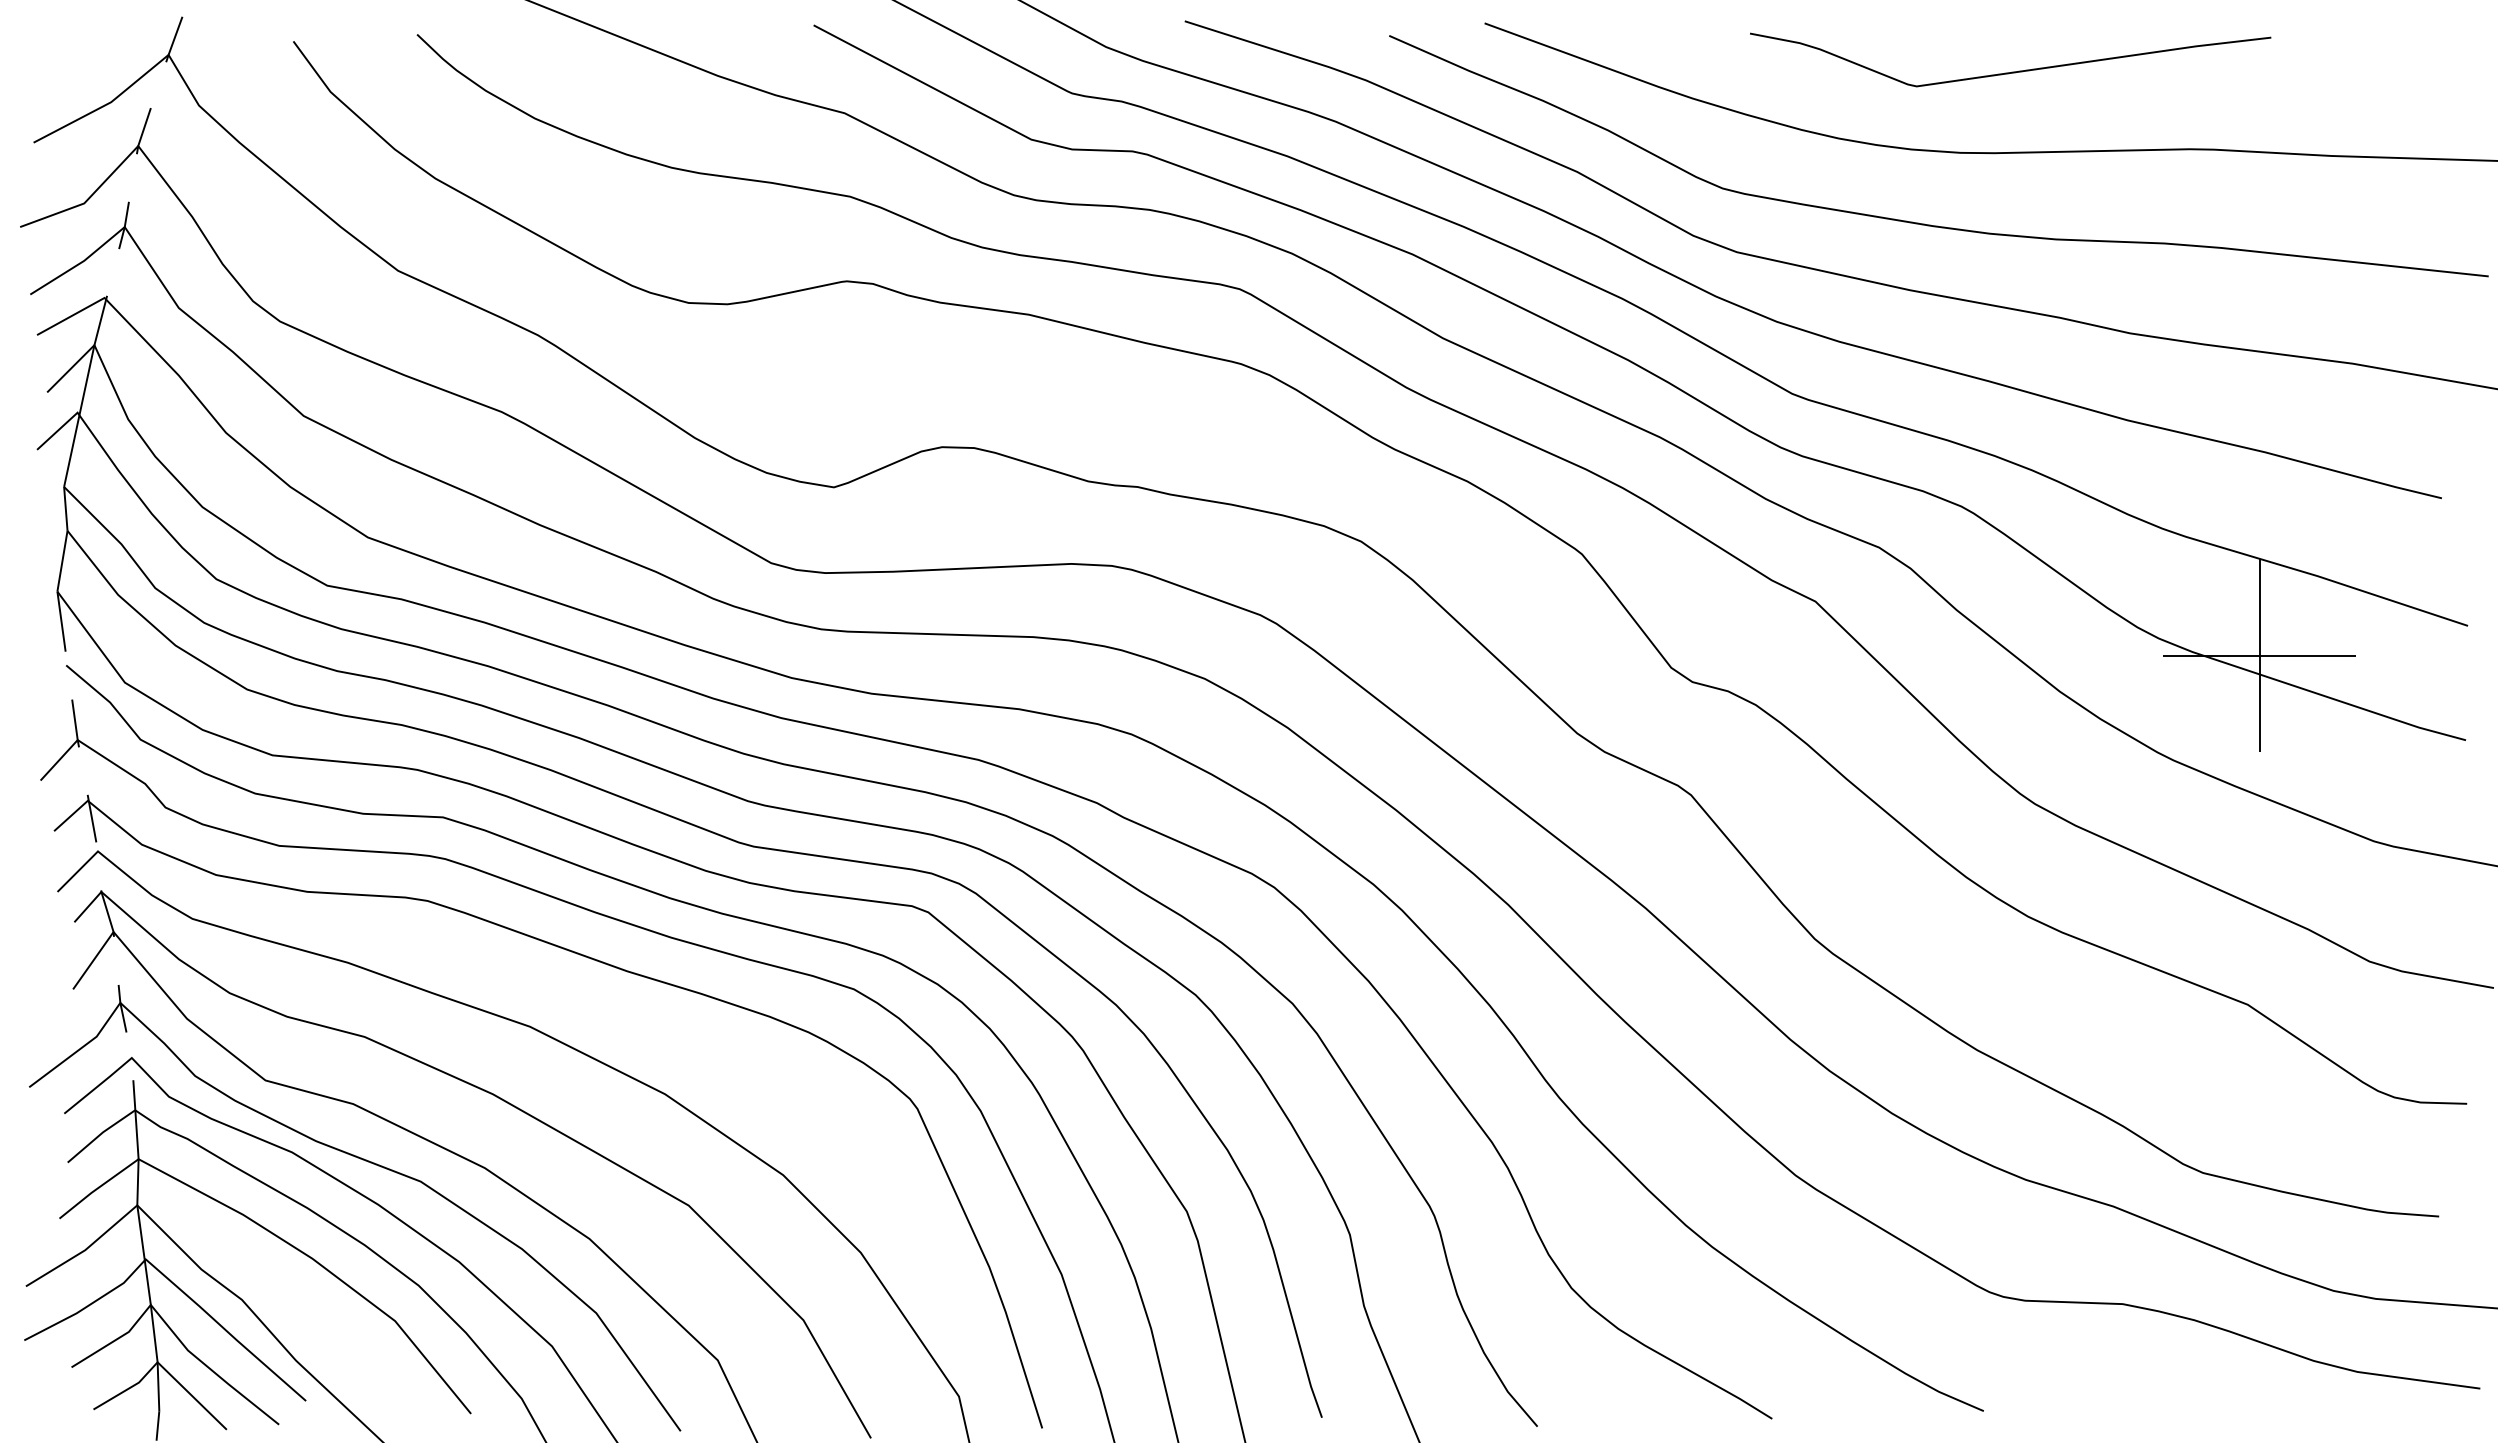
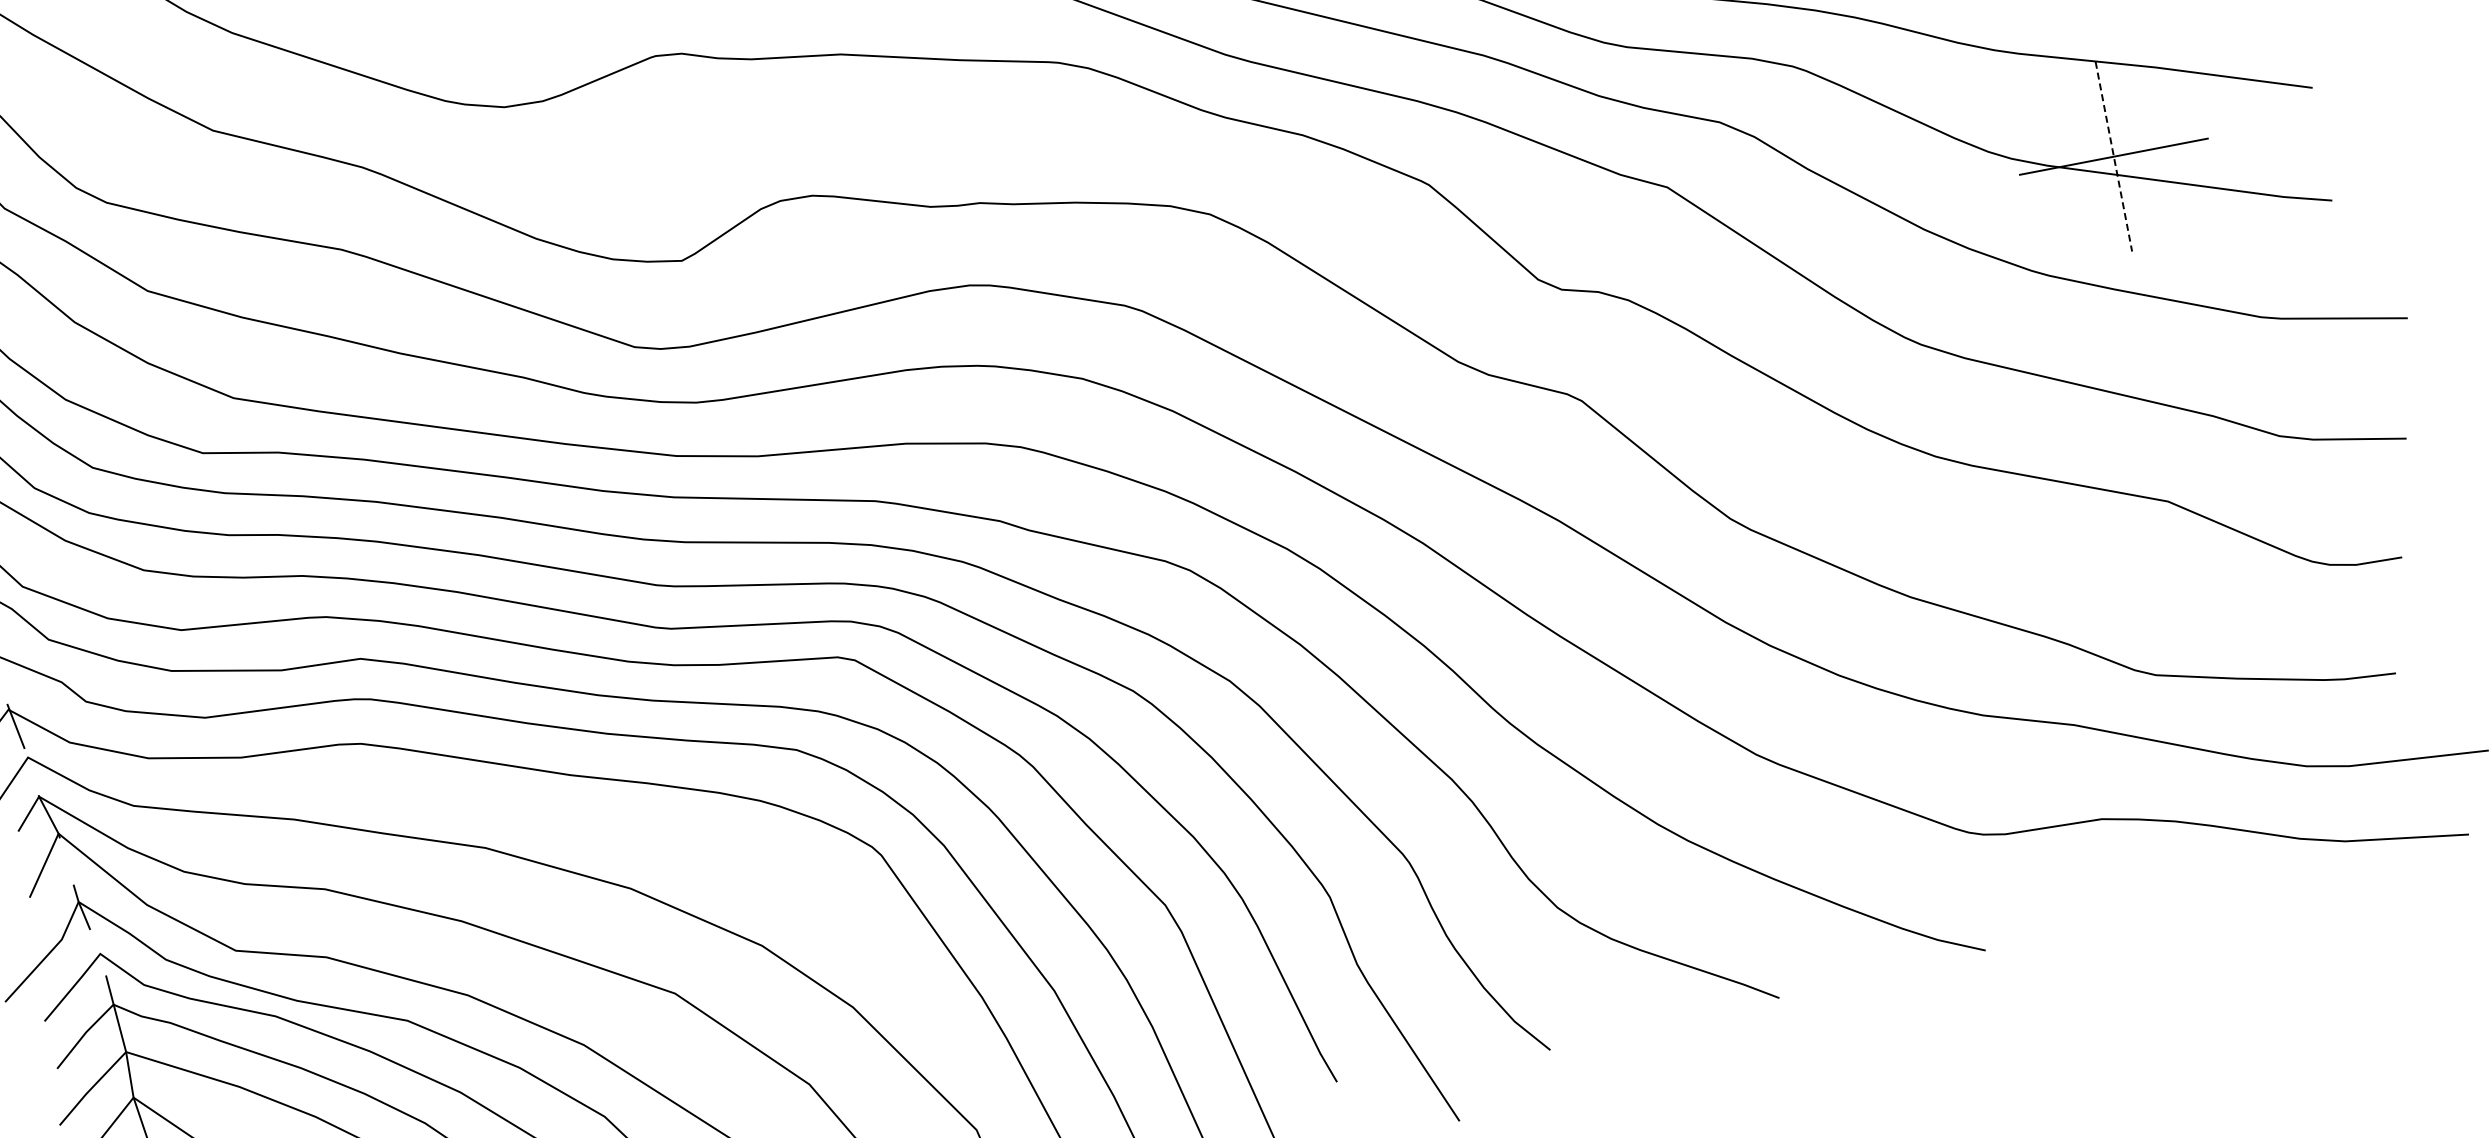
line: (2259, 655) -> (2113, 156), solid -> dashed

